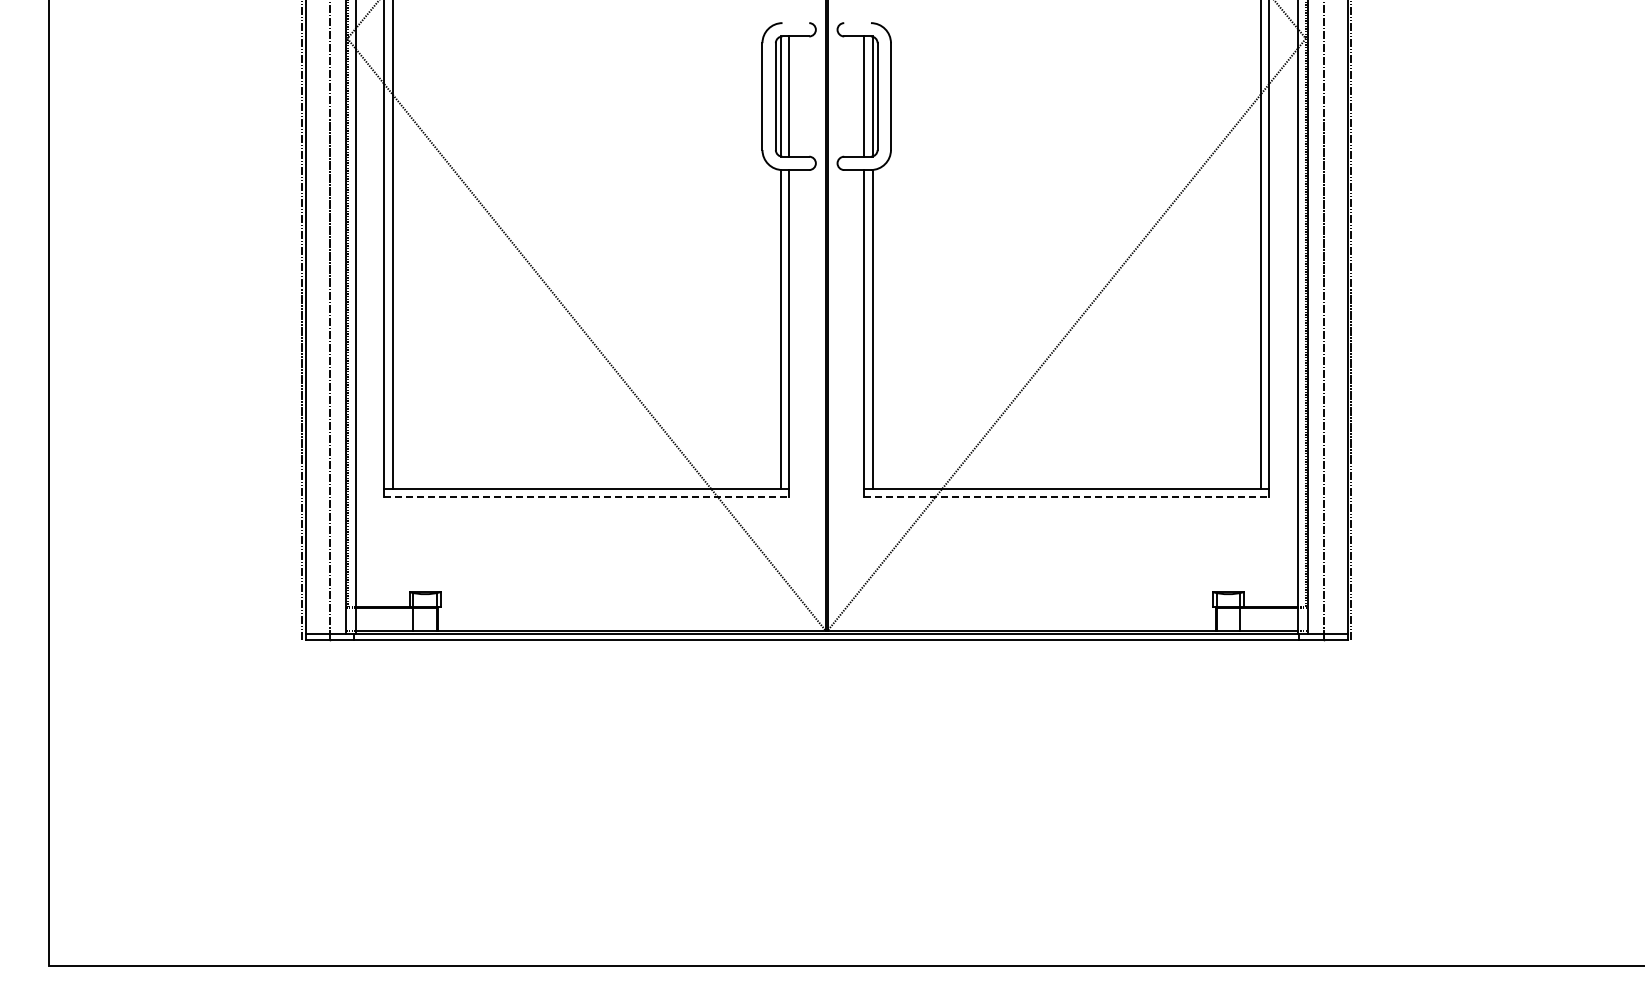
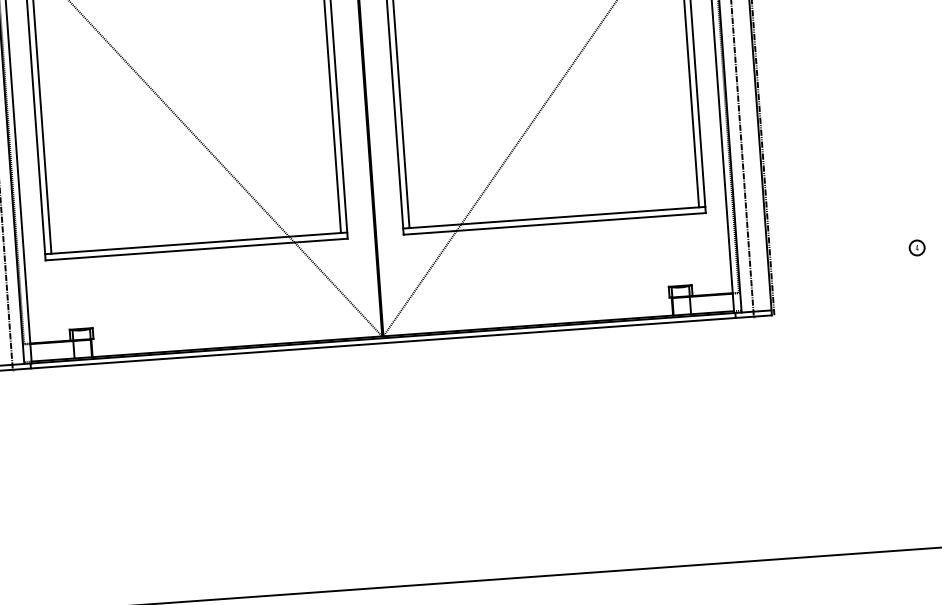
line: (586, 497) -> (196, 249), dashed -> solid
line: (1066, 497) -> (554, 224), dashed -> solid
part: (1547, 564) -> (916, 248), added

